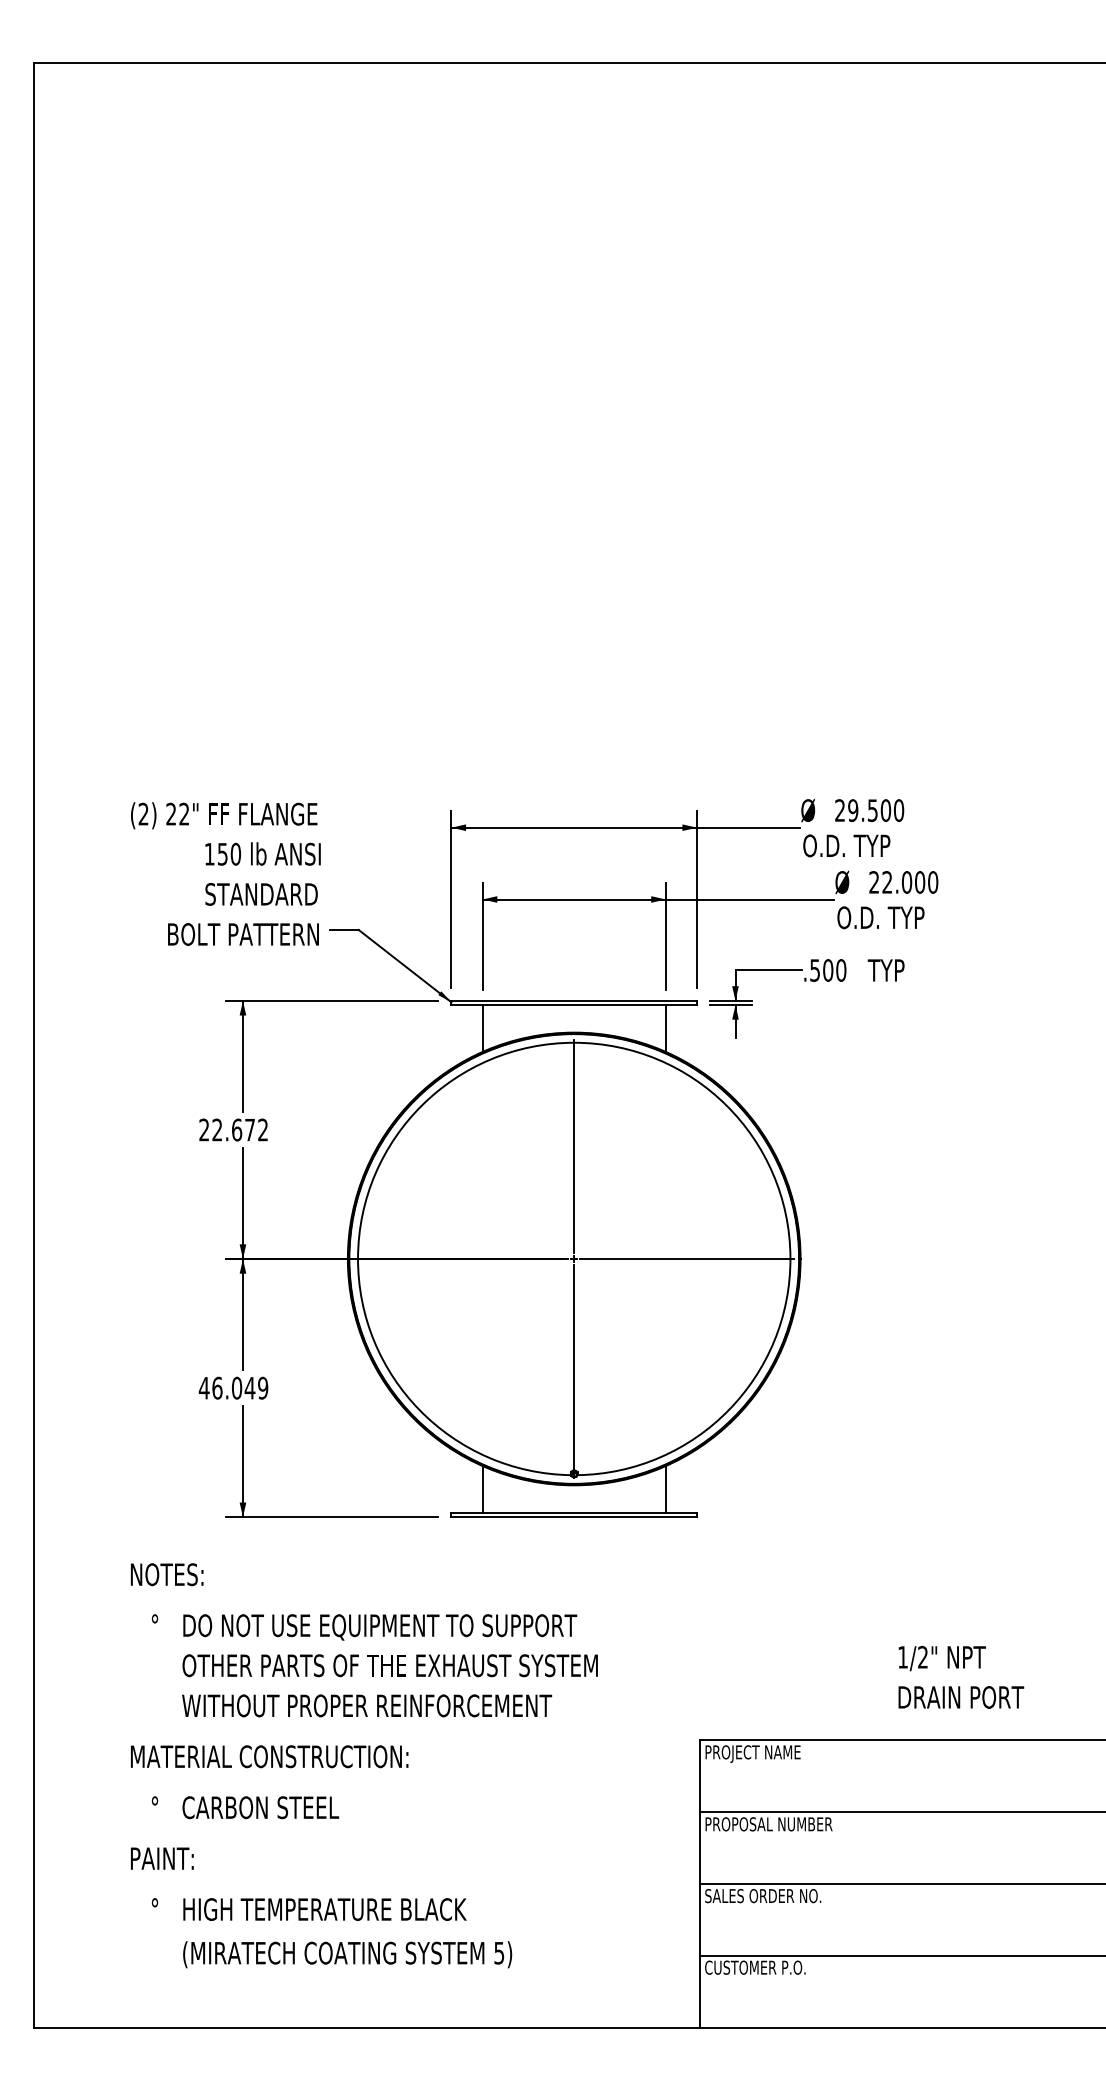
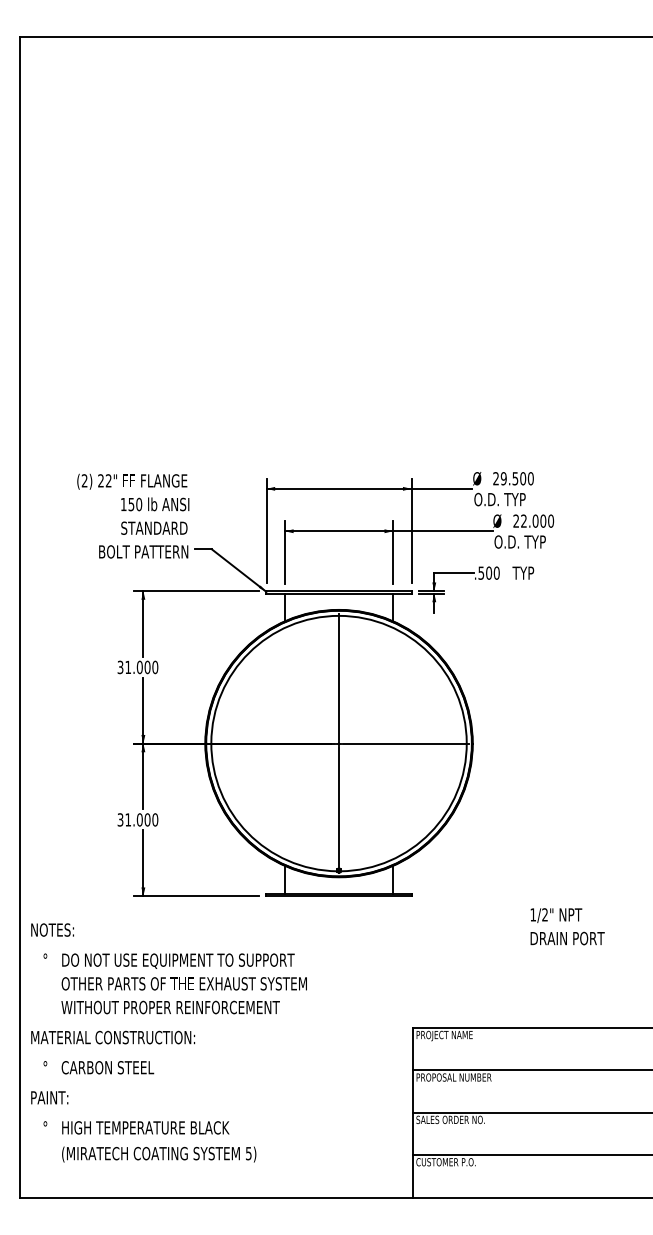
text: (233, 1130) -> (137, 667), 22.672 -> 31.000
text: (233, 1387) -> (137, 819), 46.049 -> 31.000
text: (961, 1676) -> (567, 926), moved
text: (363, 1765) -> (168, 1042), moved

